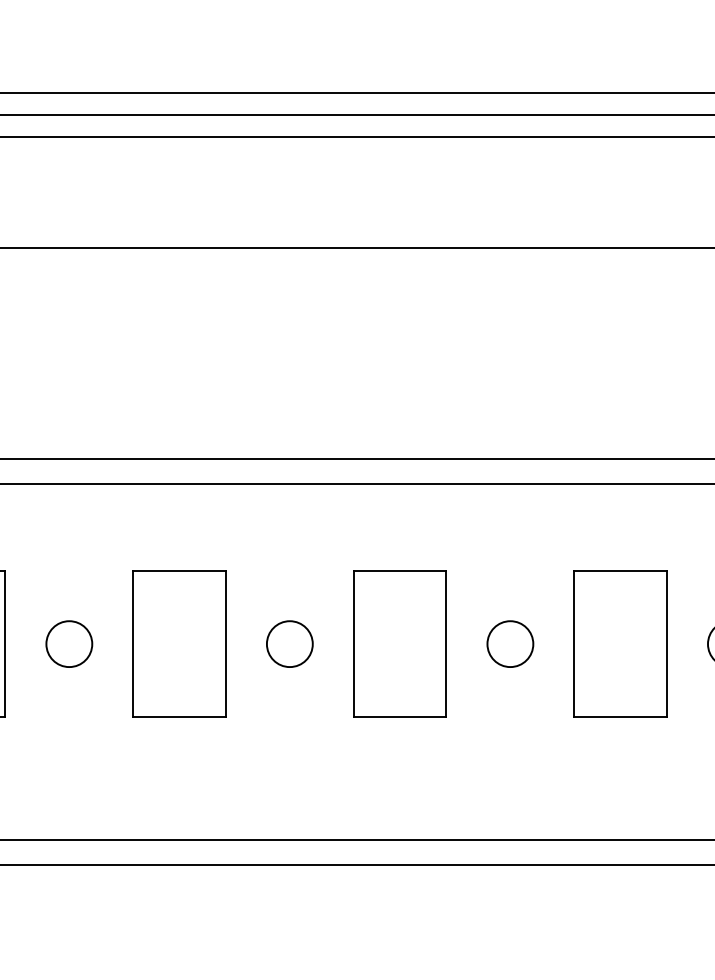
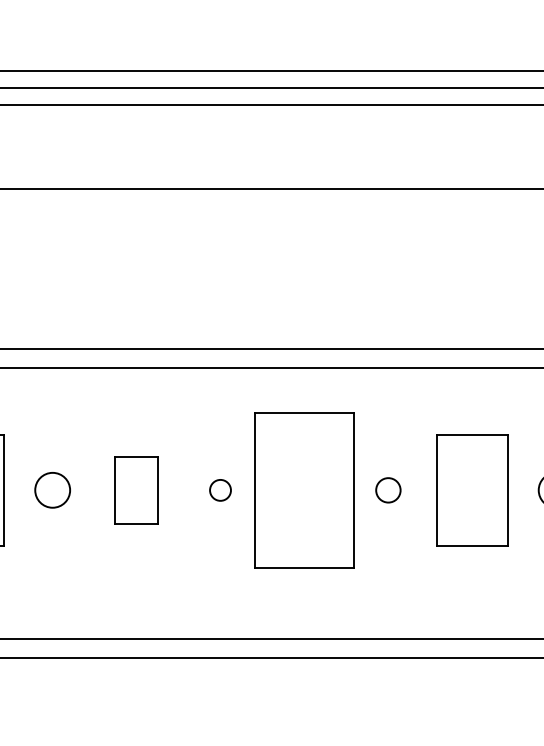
part: (179, 644) -> (136, 490), size x0.6
circle: (289, 644) -> (220, 490), size x0.6
part: (400, 644) -> (304, 490), size x1.4
circle: (510, 644) -> (388, 490), size x0.7

